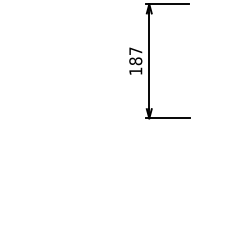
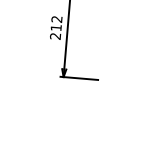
text: (135, 61) -> (55, 28), 187 -> 212

